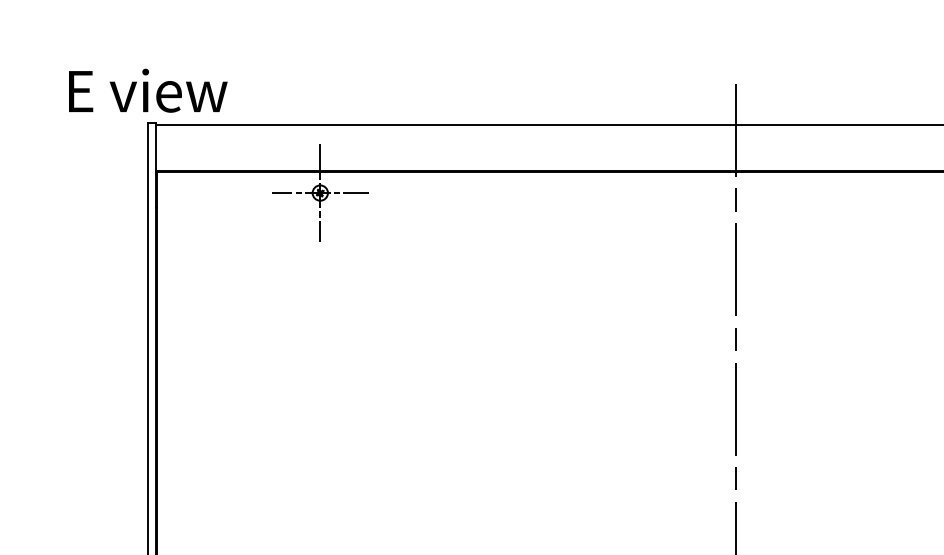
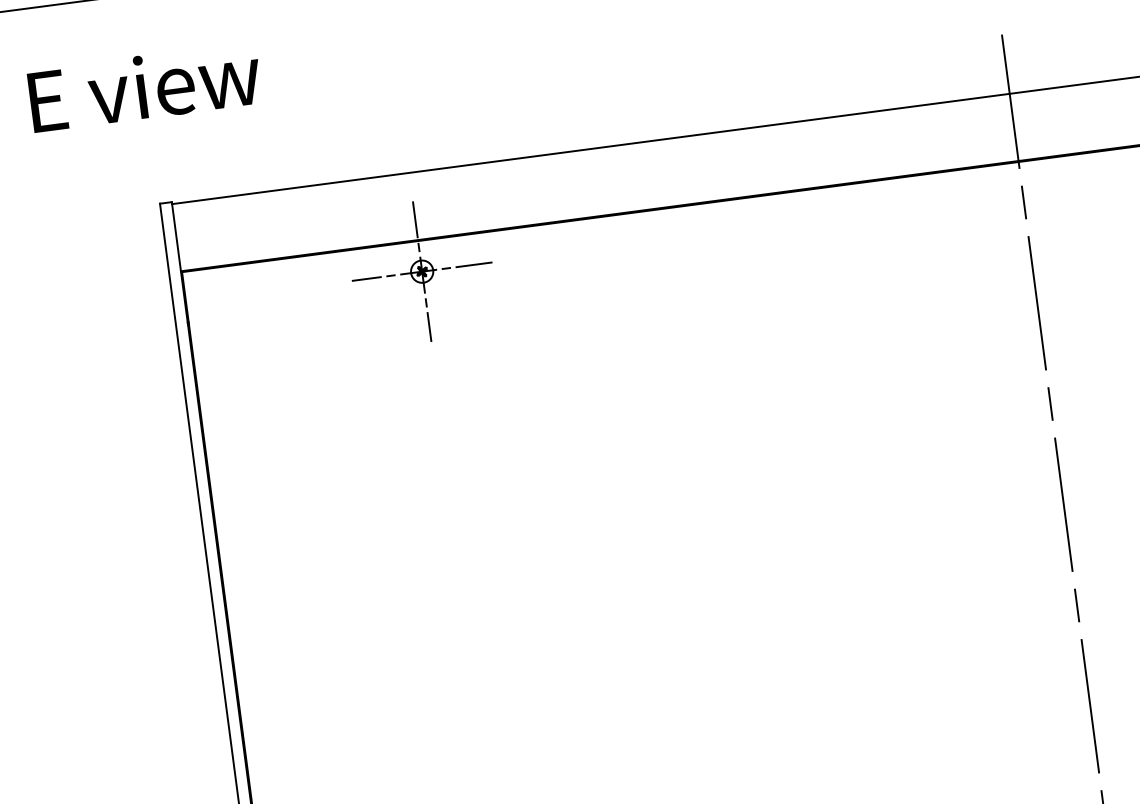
text: (148, 90) -> (145, 86), moved

